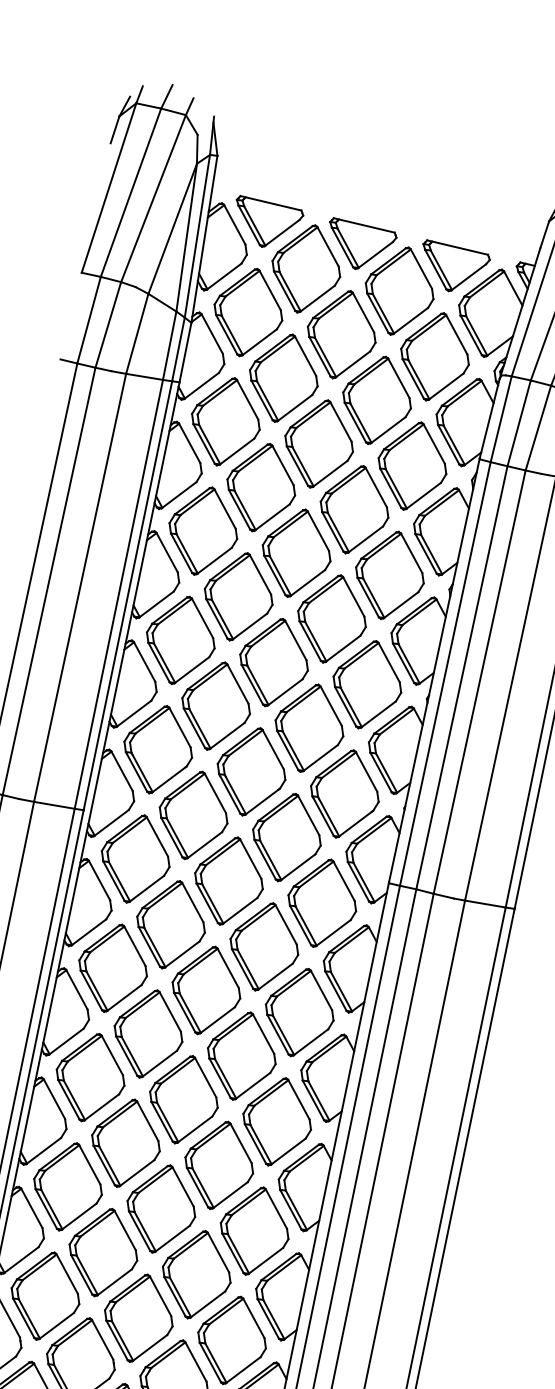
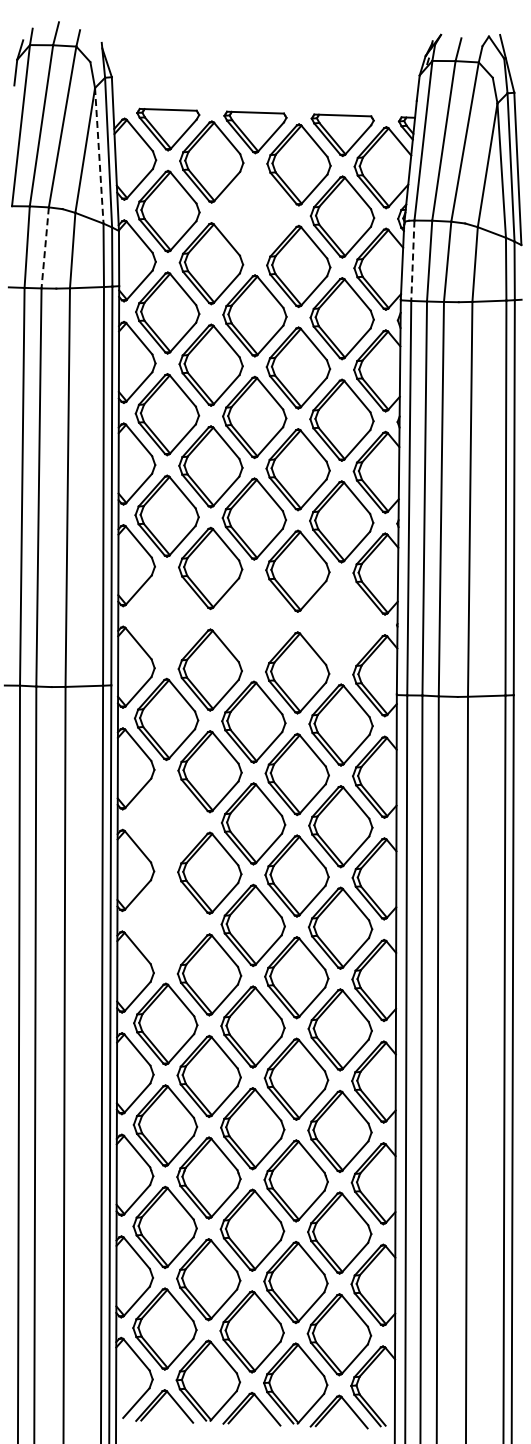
line: (186, 237) -> (99, 155), solid -> dashed
line: (108, 324) -> (45, 247), solid -> dashed
part: (341, 333) -> (254, 213), removed
line: (500, 419) -> (412, 261), solid -> dashed
part: (157, 749) -> (166, 617), removed
part: (250, 771) -> (253, 620), removed
part: (344, 794) -> (341, 623), removed
part: (112, 967) -> (165, 820), removed
part: (90, 1077) -> (165, 922), removed

